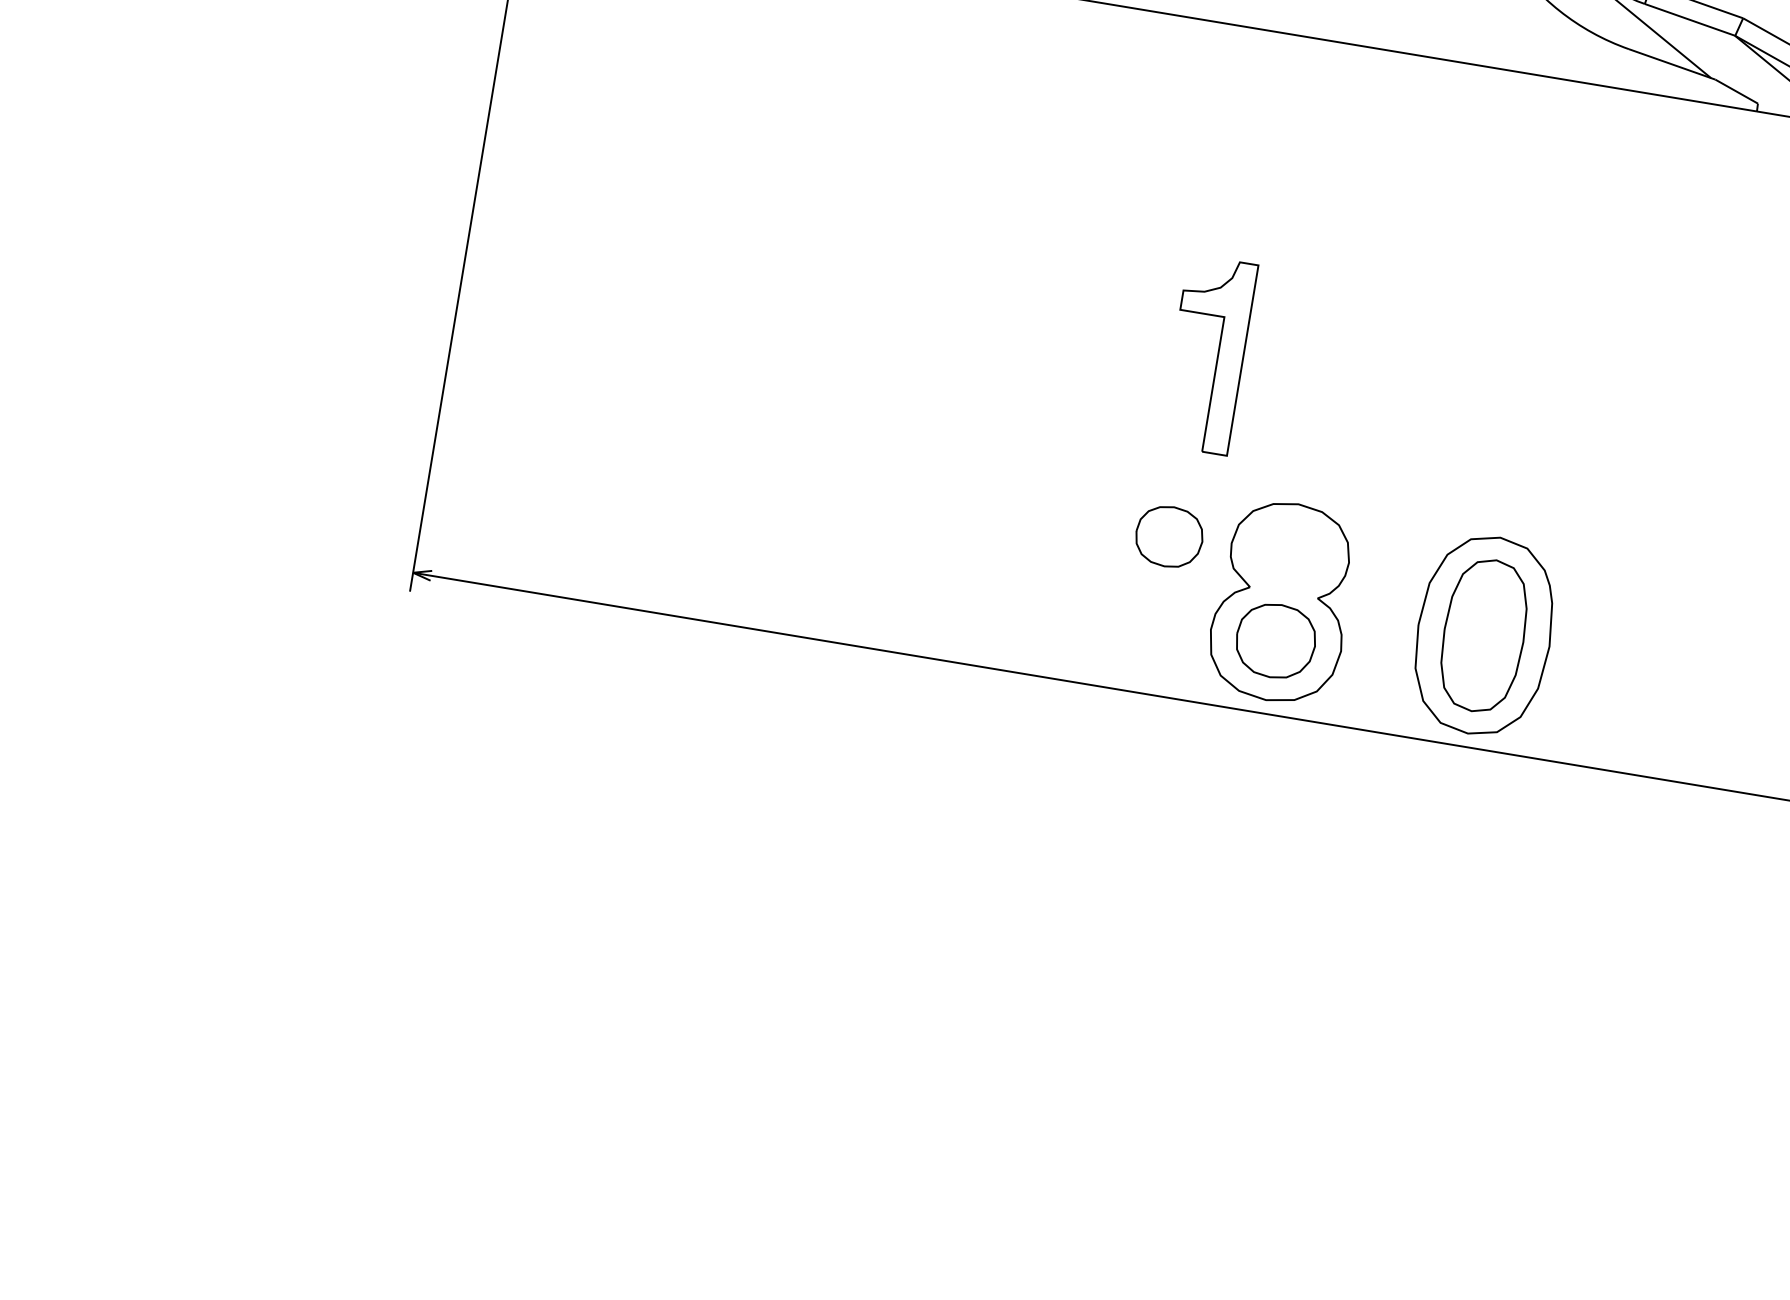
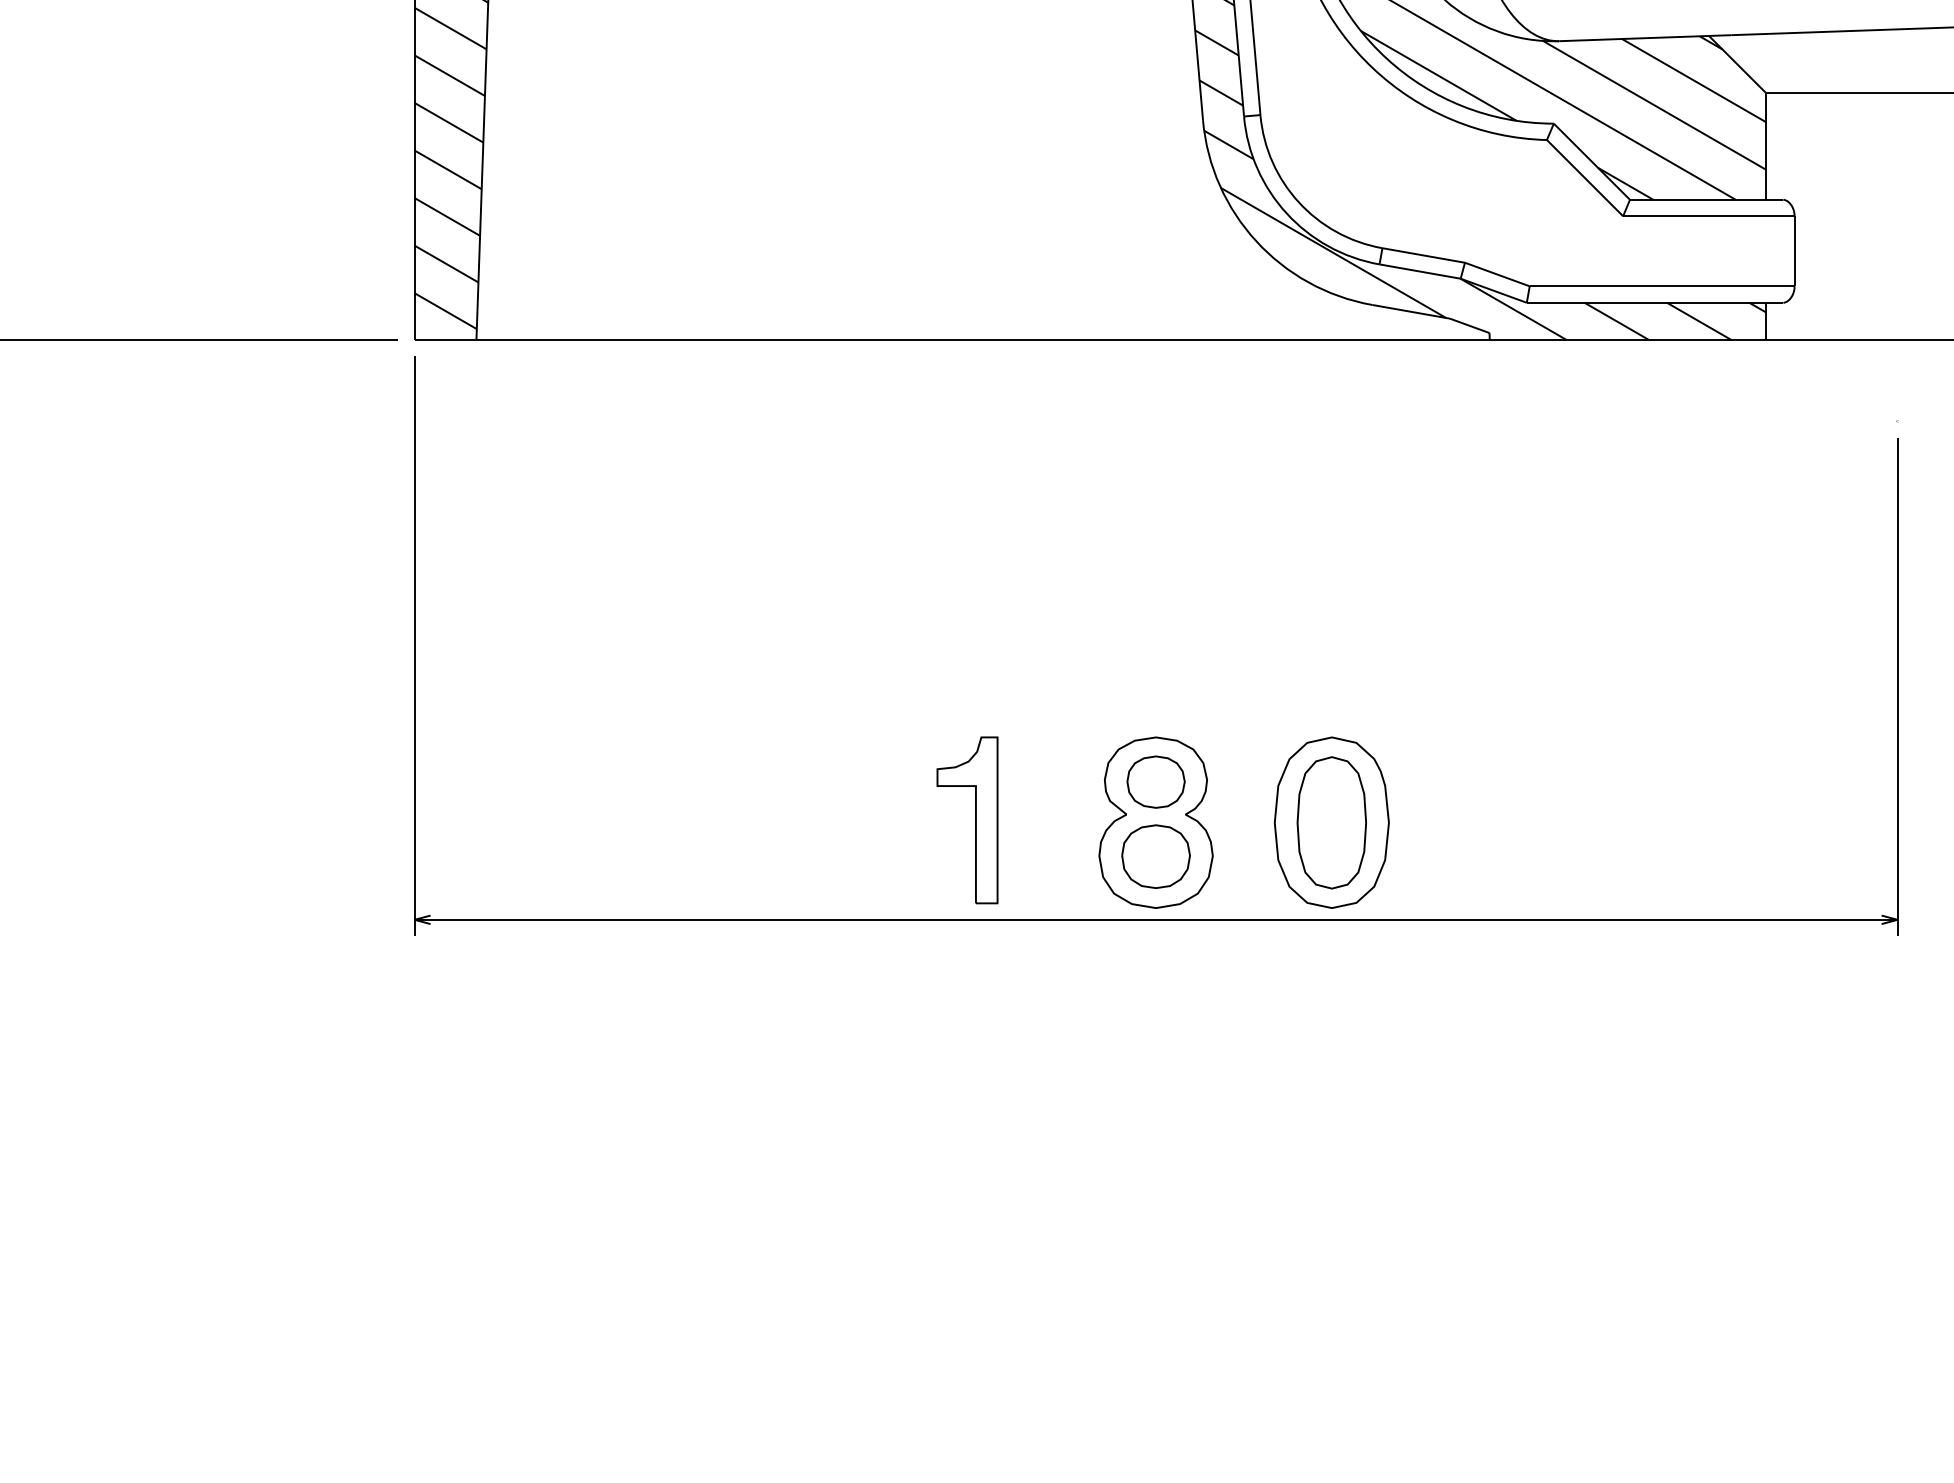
part: (1217, 356) -> (975, 820), moved
part: (1168, 535) -> (1155, 781), moved

